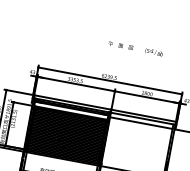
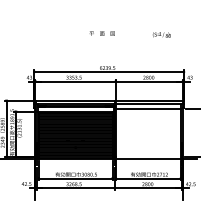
text: (120, 45) -> (101, 33), moved
text: (153, 51) -> (161, 34), moved

